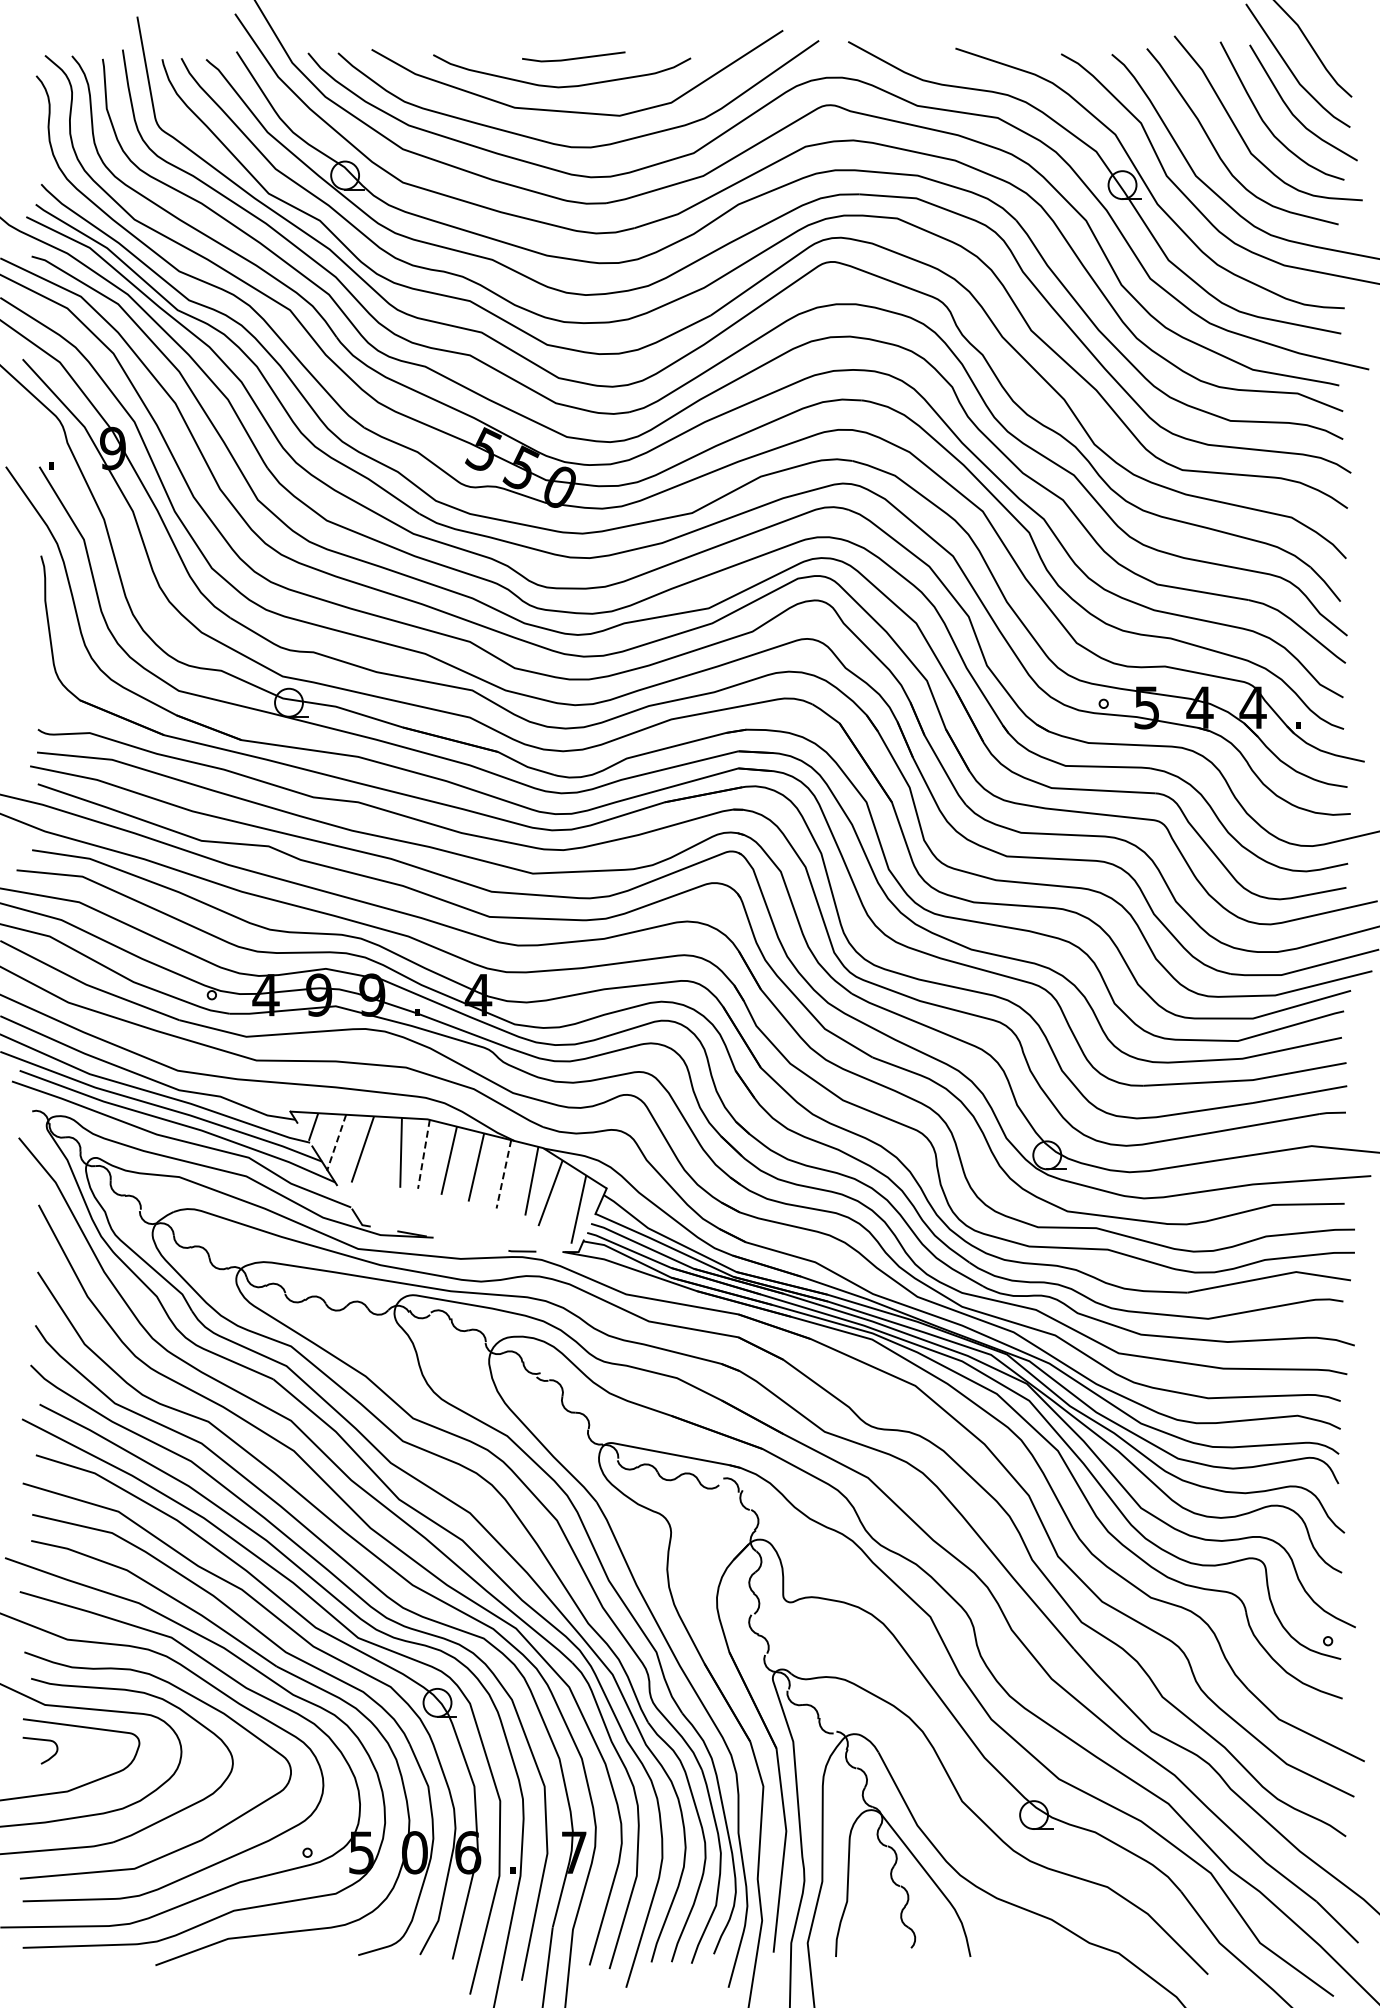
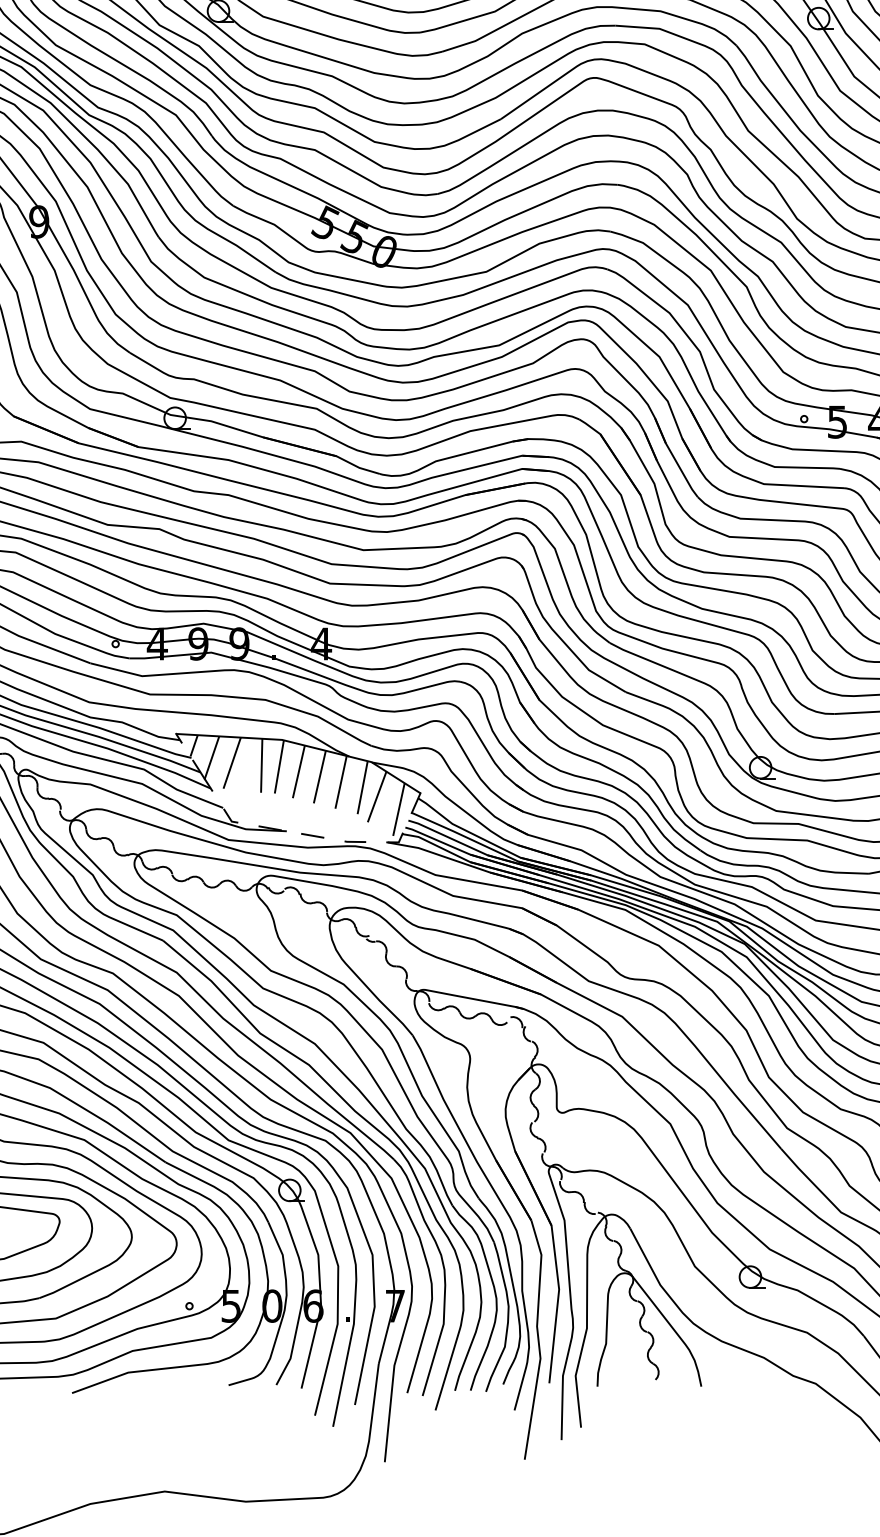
line: (336, 1142) -> (211, 757), dashed -> solid
line: (423, 1154) -> (279, 767), dashed -> solid
line: (503, 1174) -> (340, 782), dashed -> solid
line: (466, 1243) -> (312, 835), added

